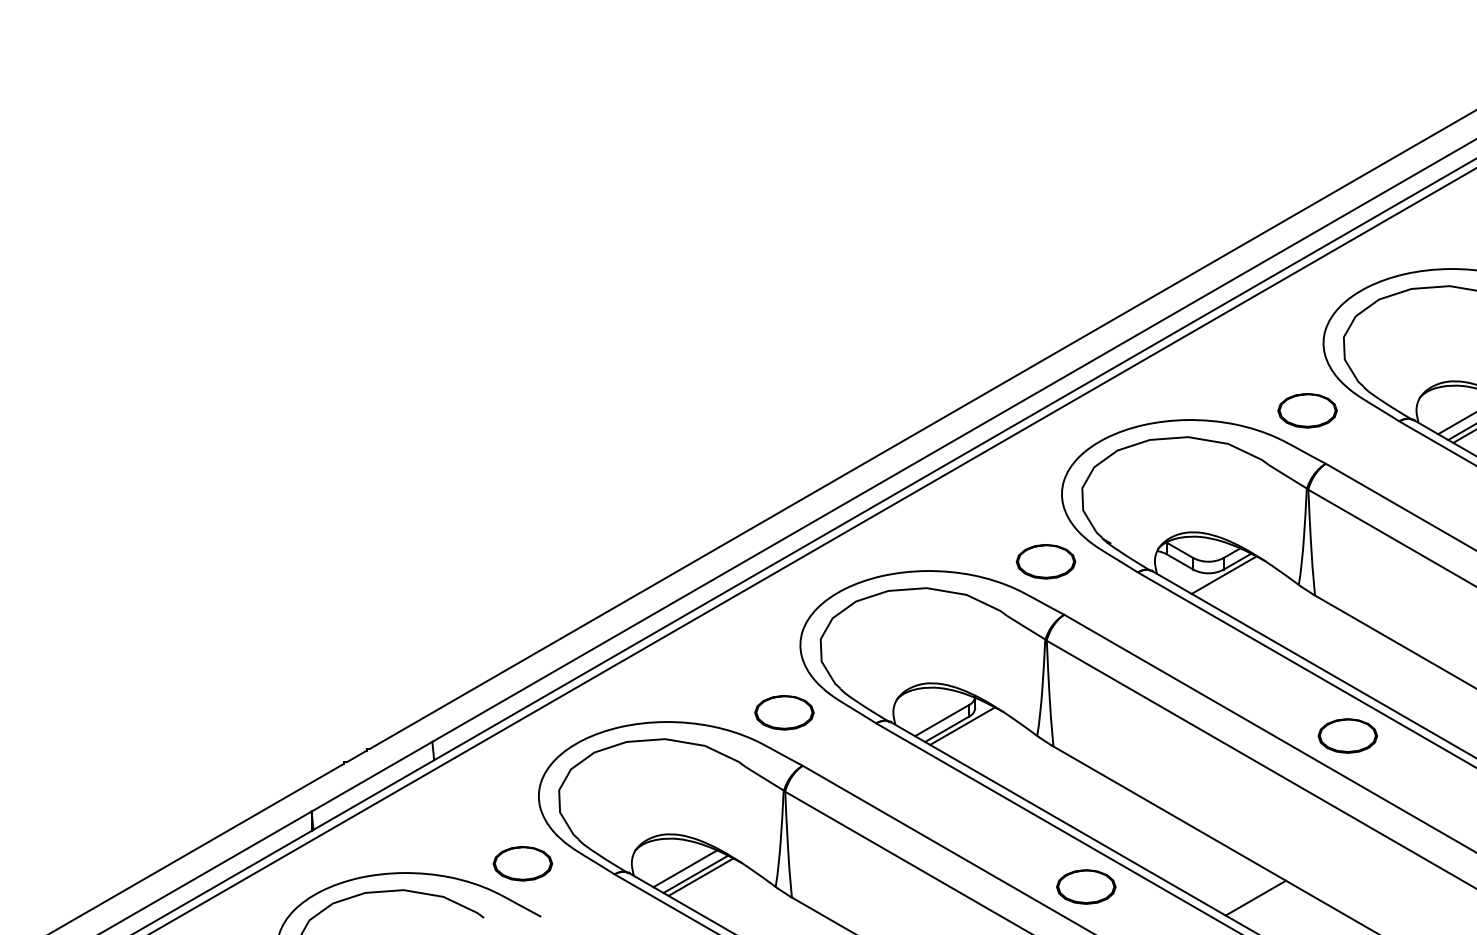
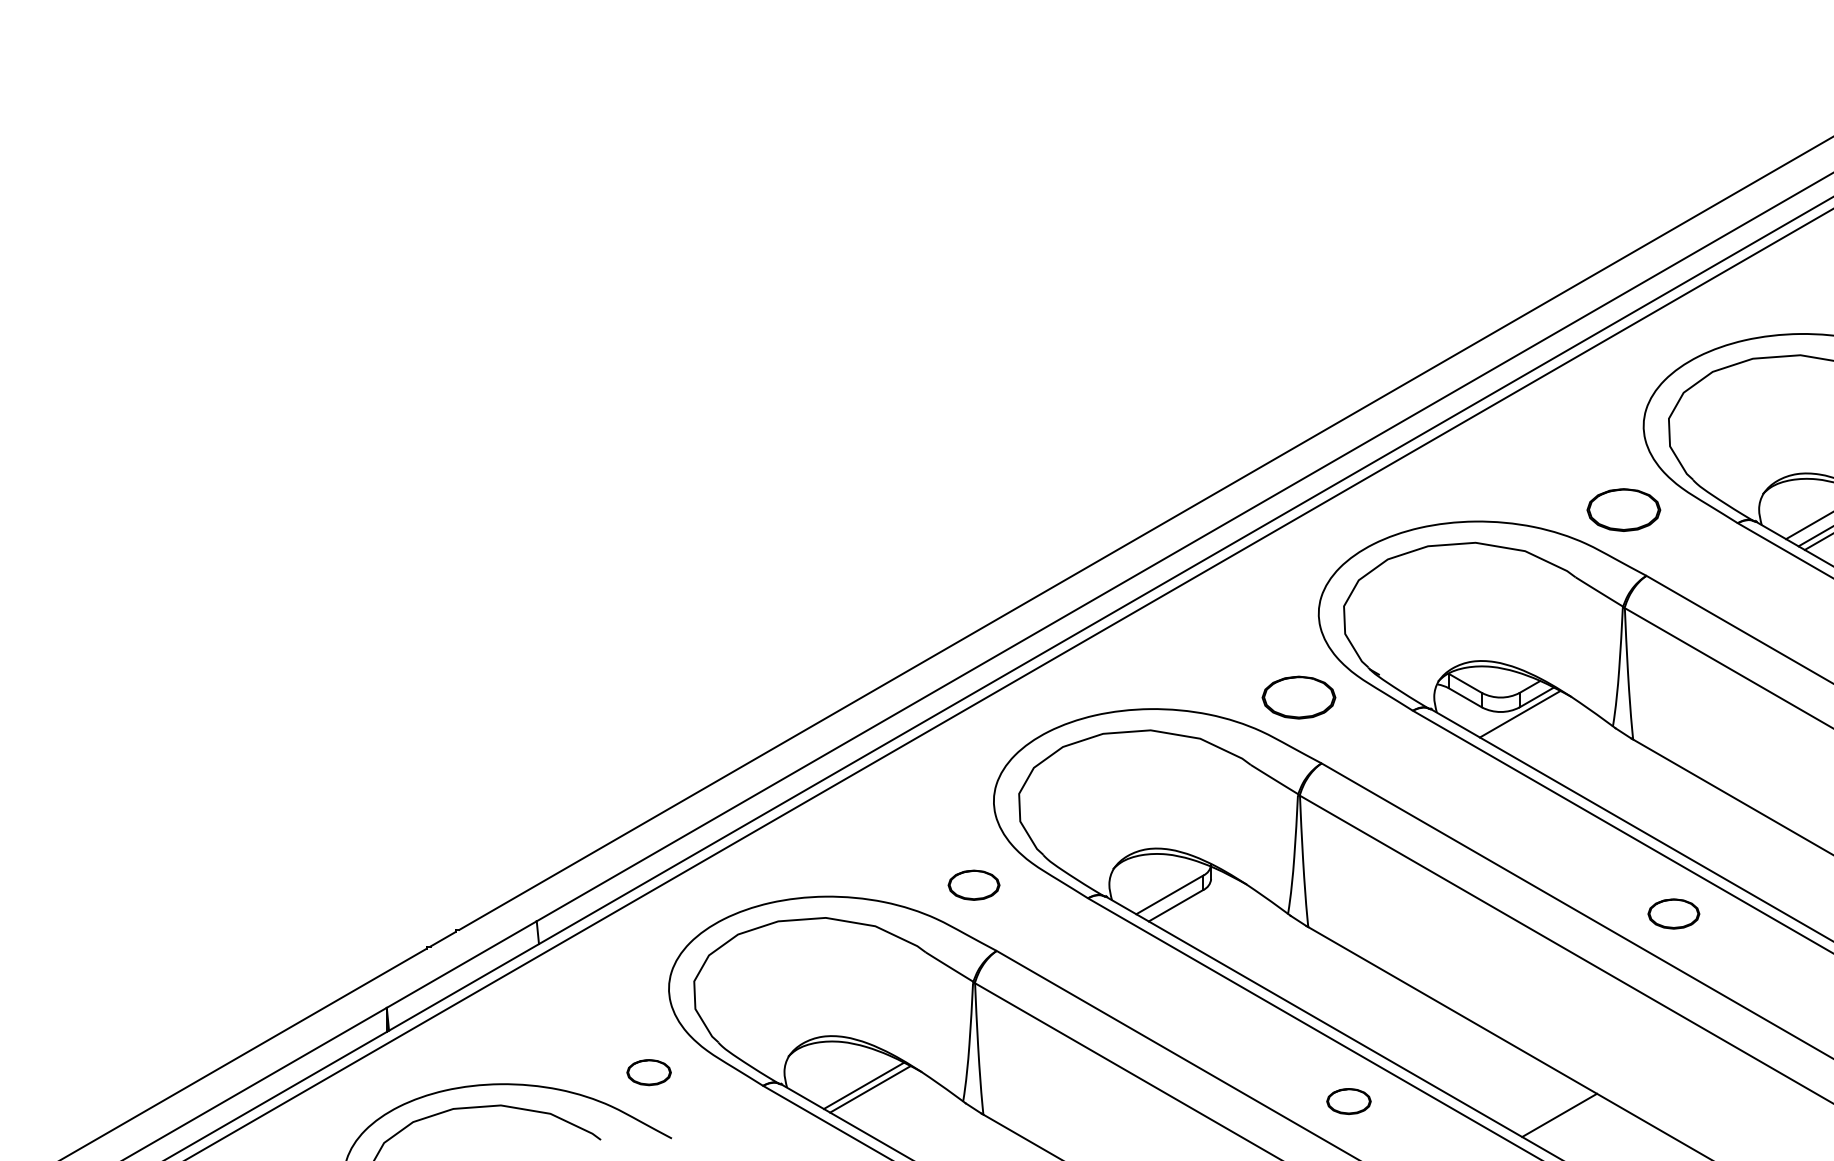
part: (783, 713) -> (973, 885), size x0.7
line: (962, 725) -> (1195, 901), removed
part: (1347, 735) -> (1673, 913), size x0.7
part: (522, 863) -> (648, 1072), size x0.6
line: (684, 868) -> (850, 1078), removed
part: (1085, 886) -> (1348, 1101), size x0.6

